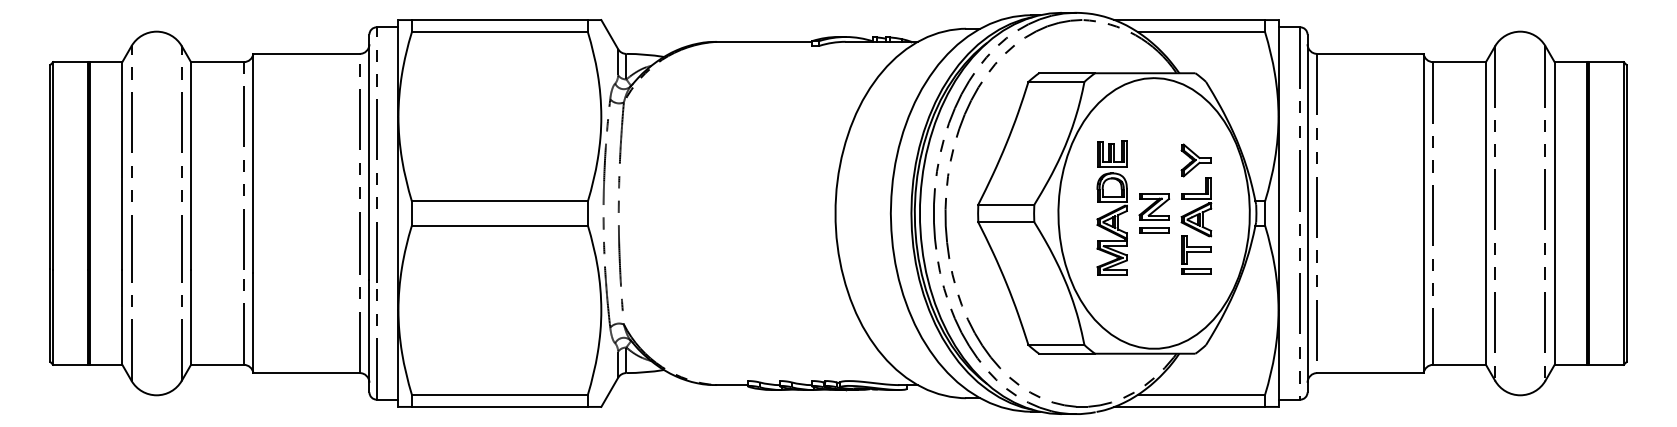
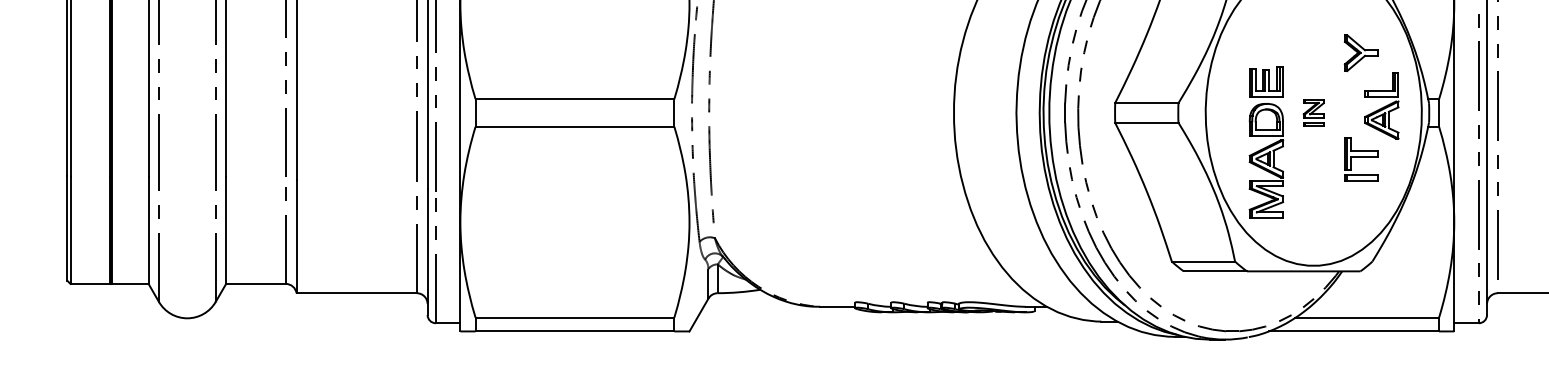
part: (1111, 207) -> (1265, 142), moved
part: (1196, 207) -> (1381, 106), moved
part: (1153, 213) -> (1313, 113), size x0.6

